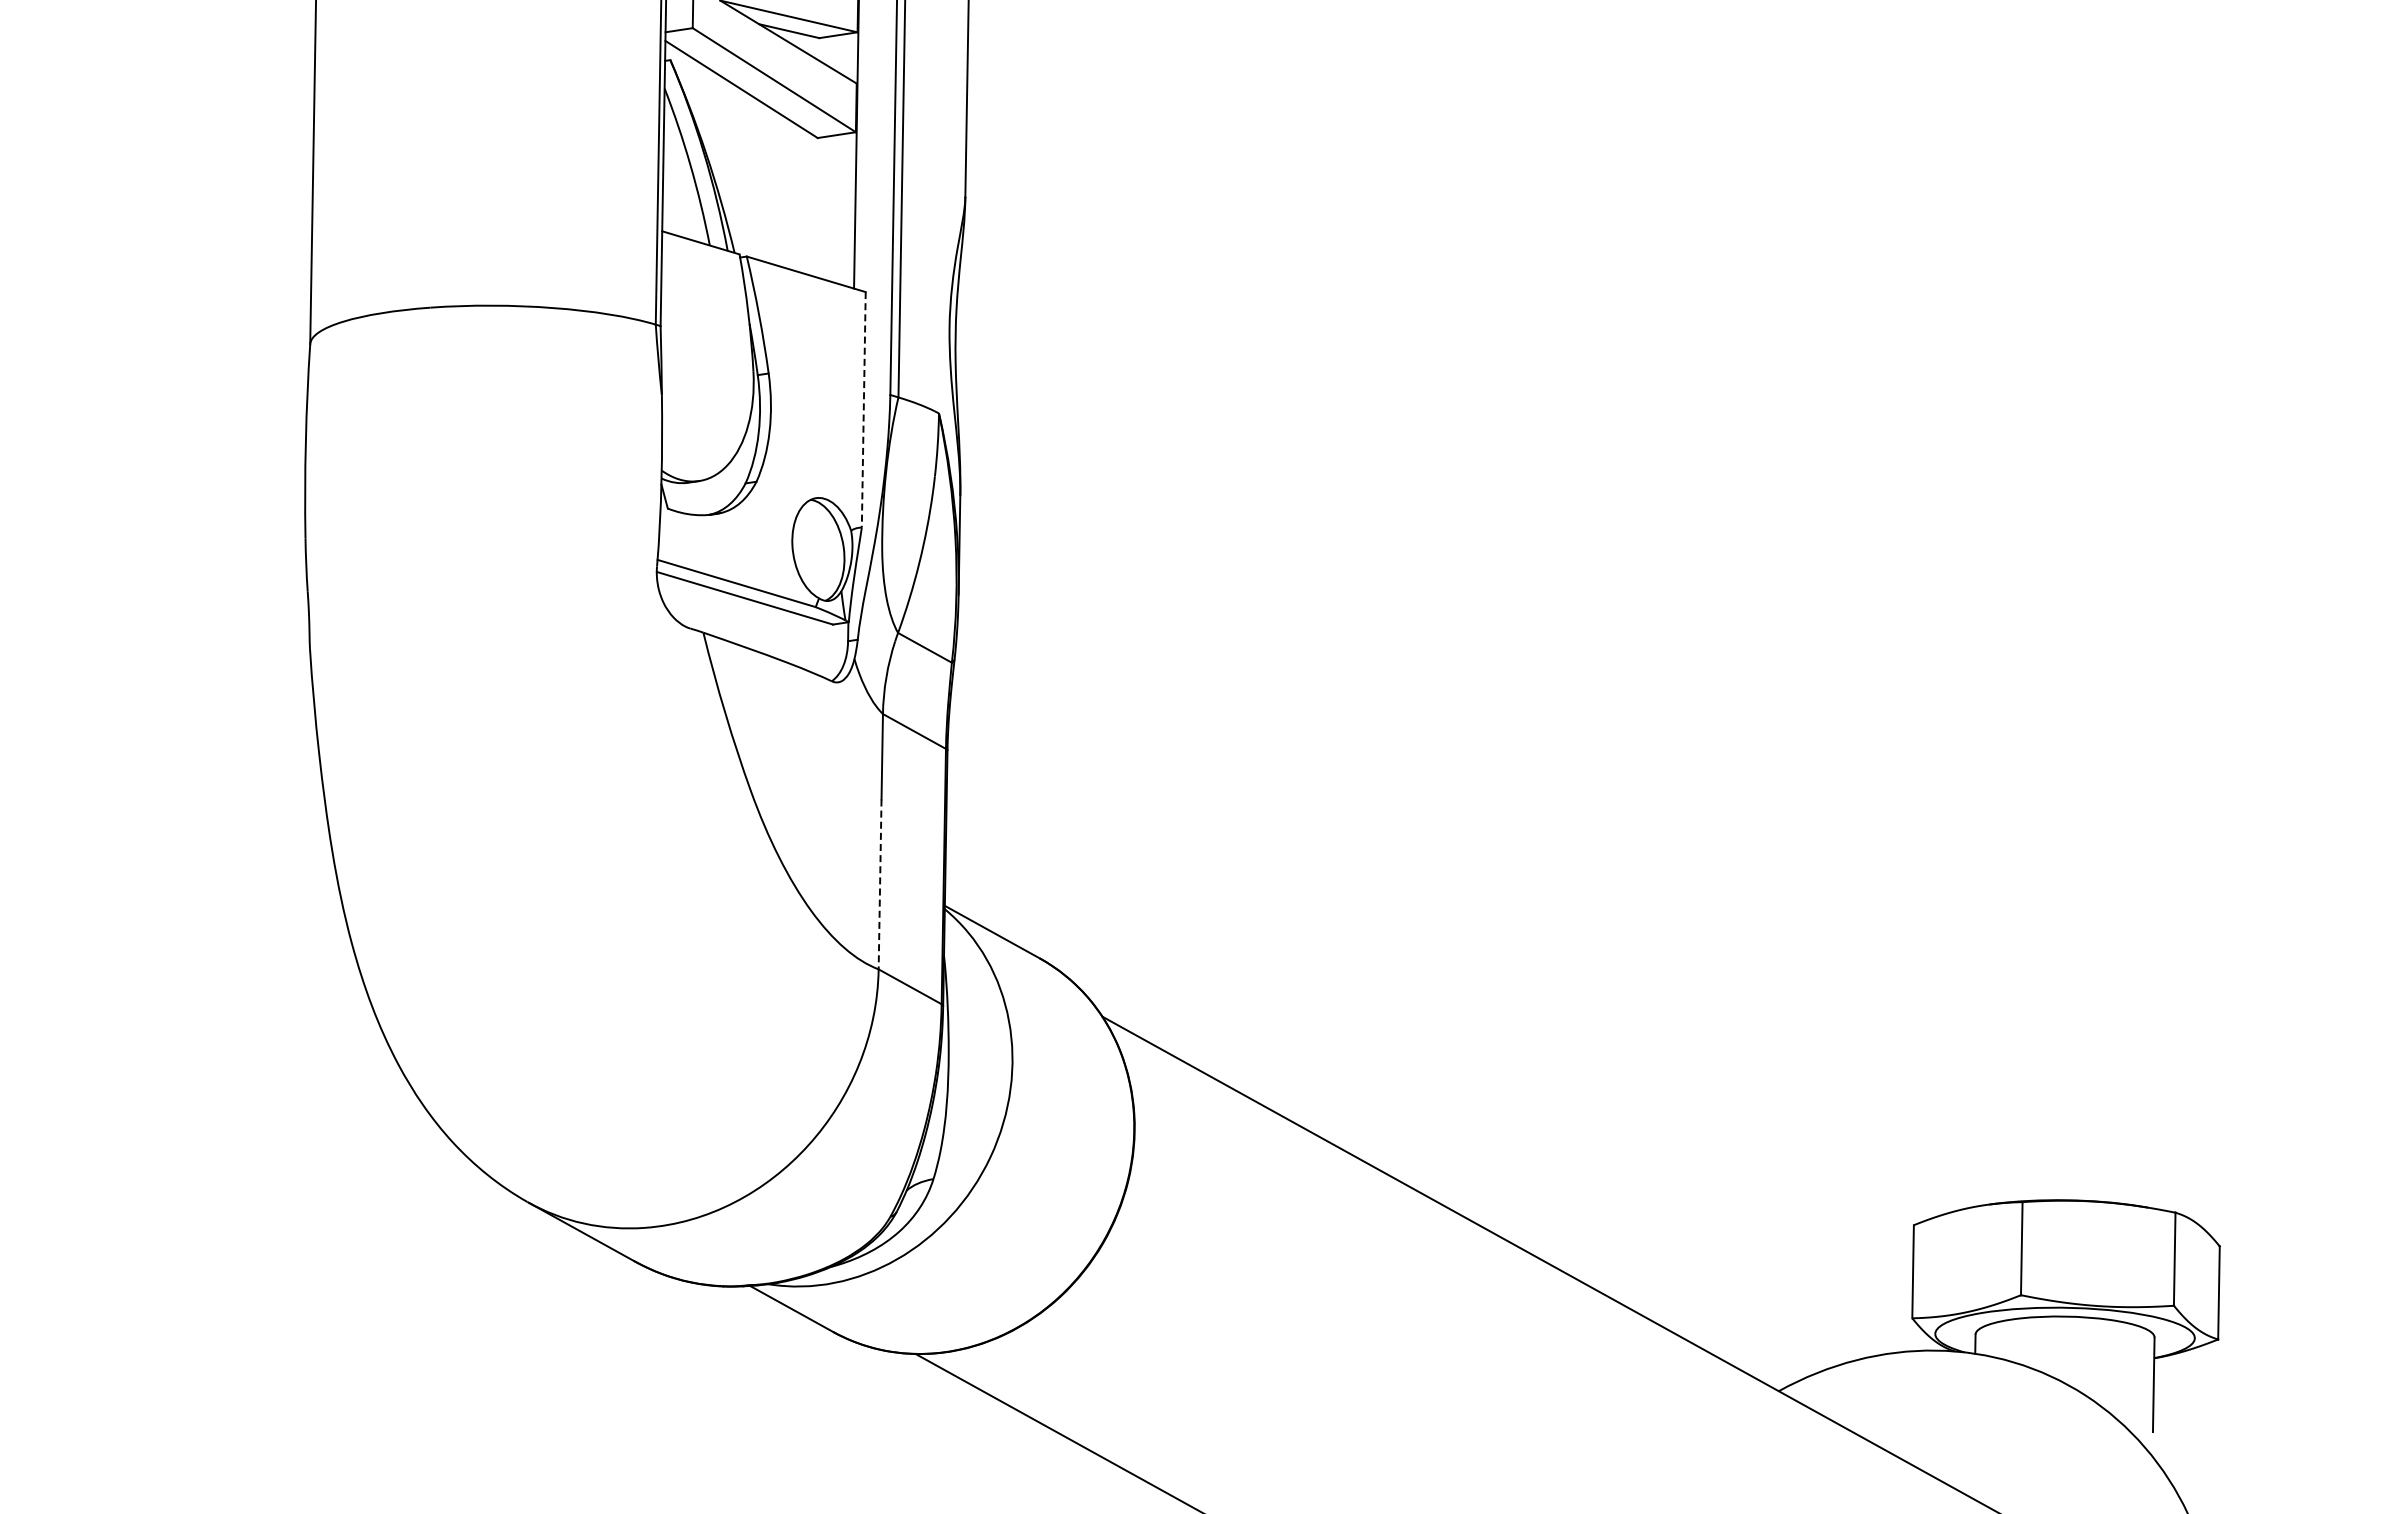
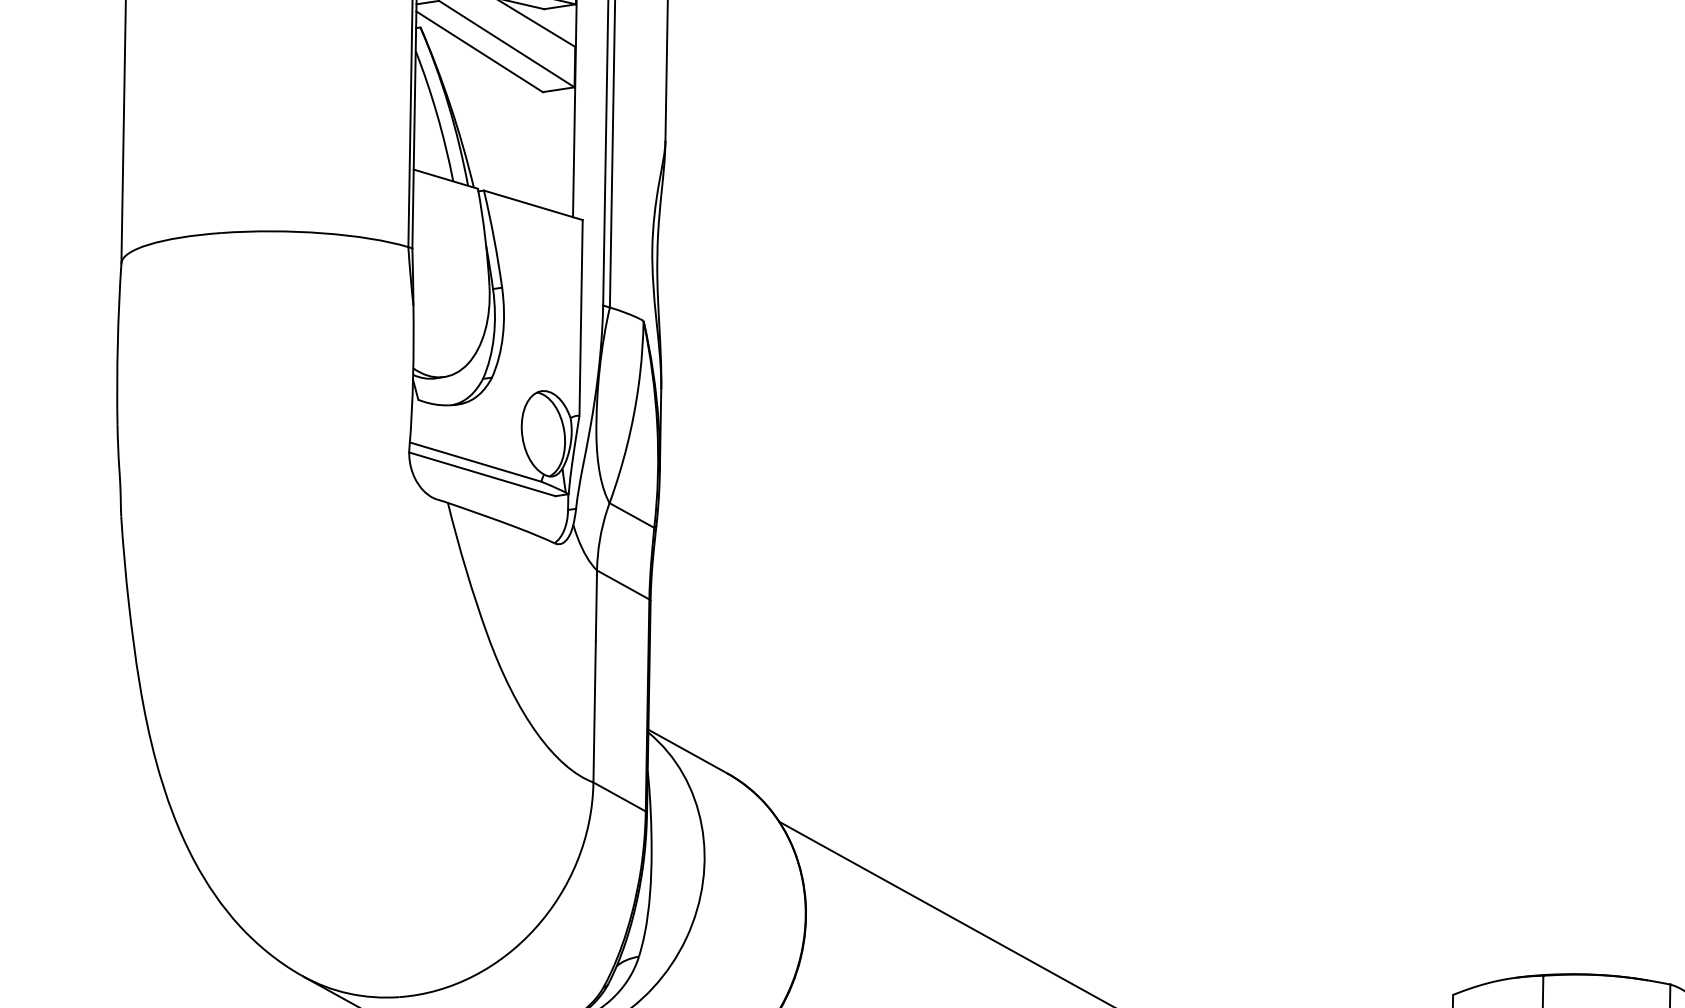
line: (863, 409) -> (580, 317), dashed -> solid
line: (880, 884) -> (594, 712), dashed -> solid

